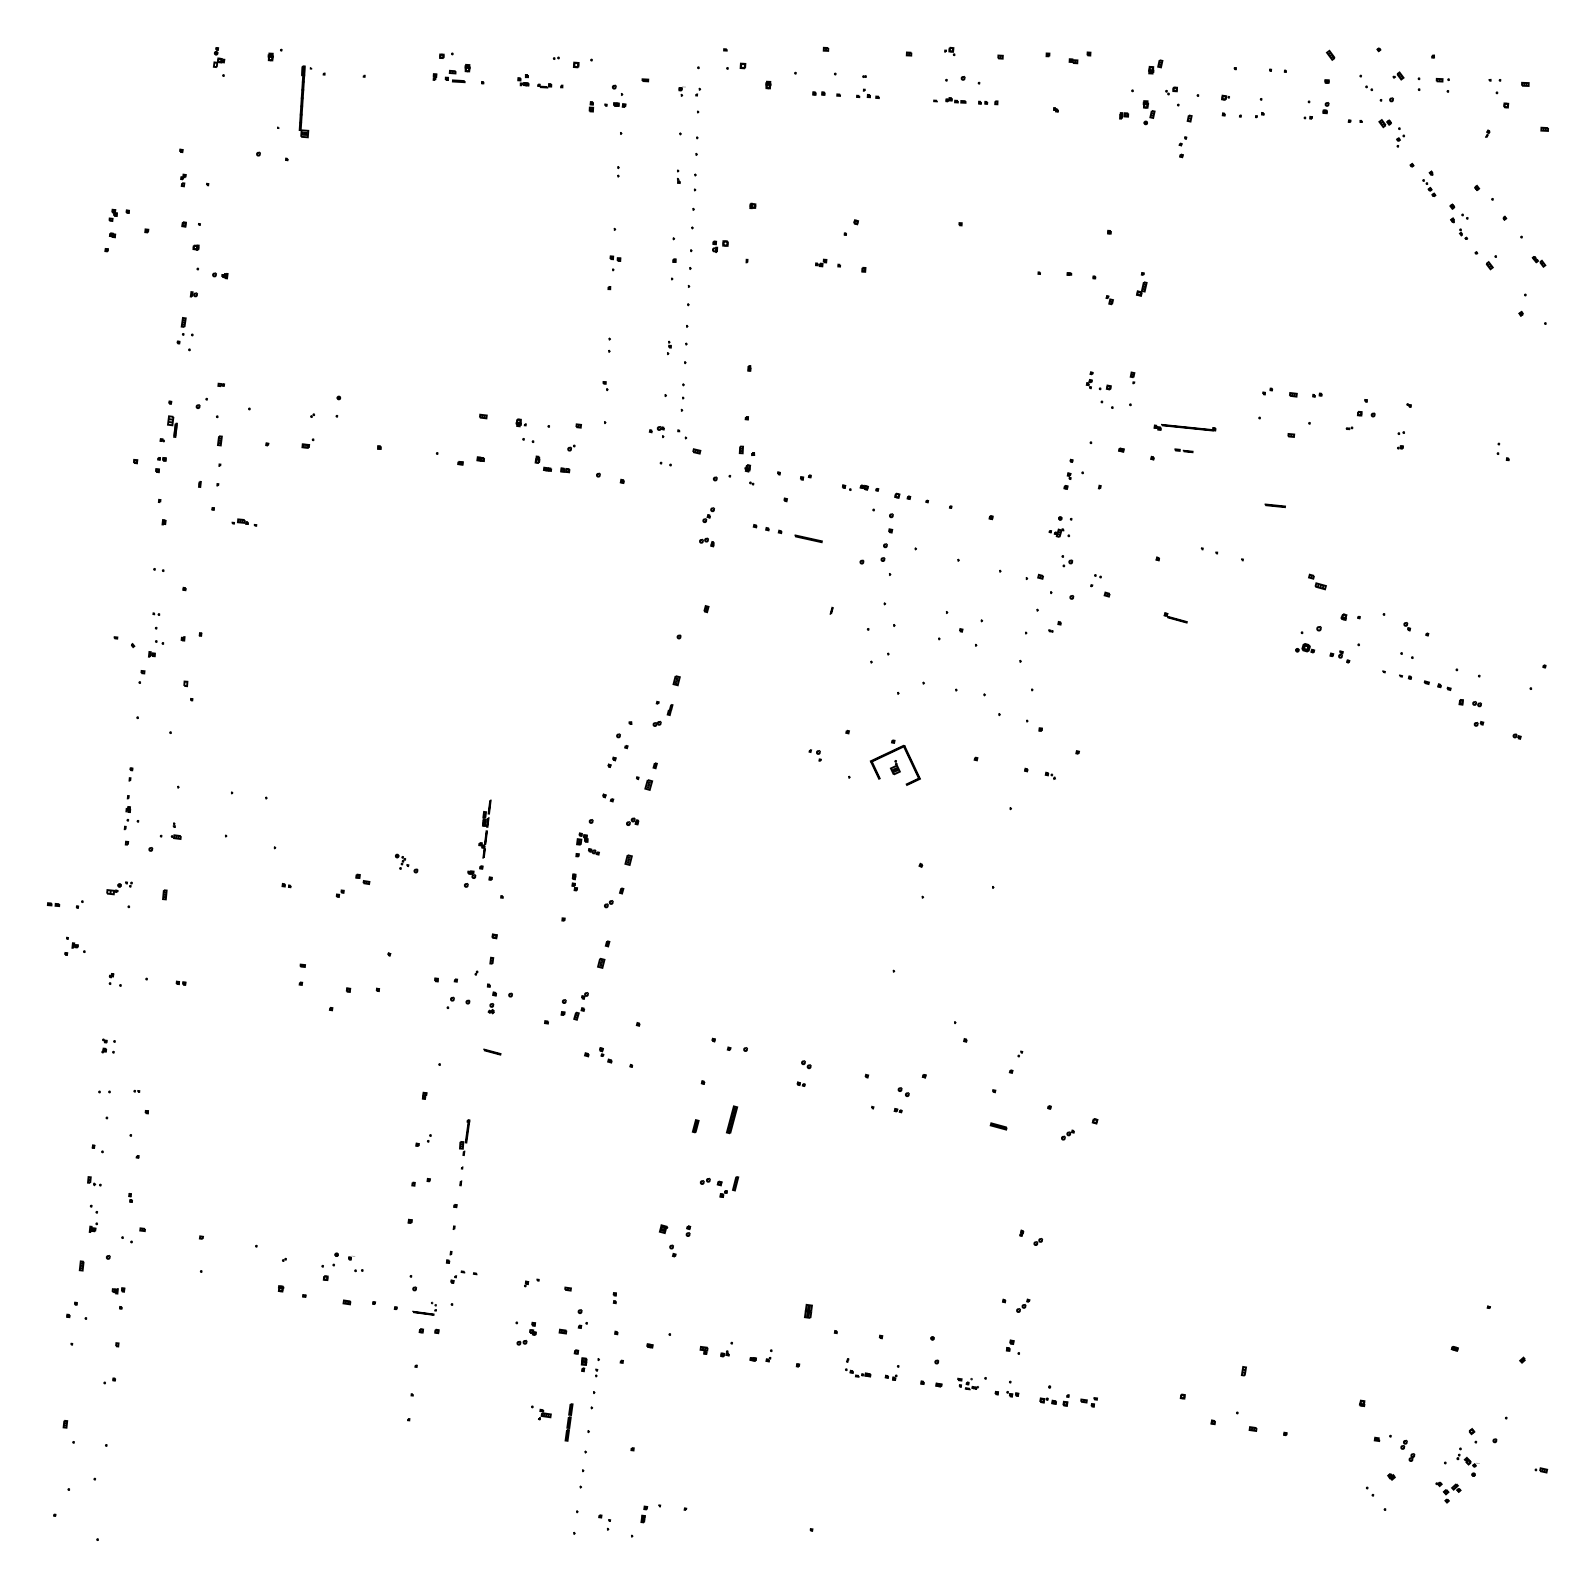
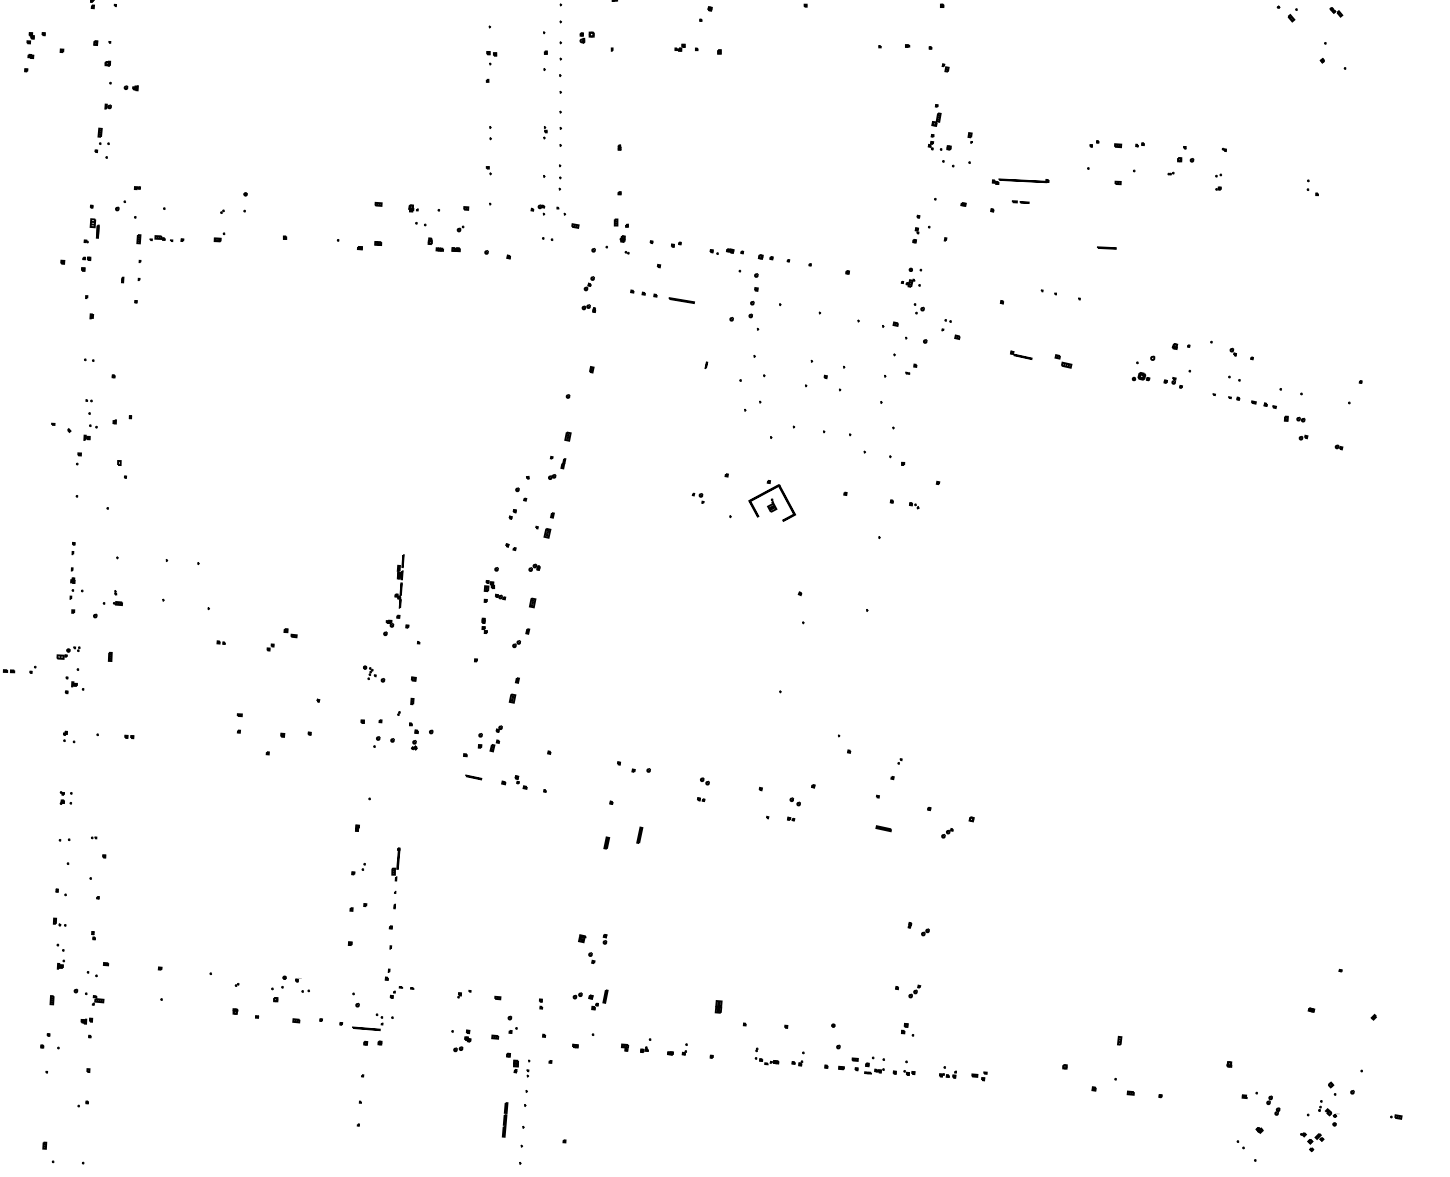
part: (1141, 284) -> (936, 115), moved
part: (244, 522) -> (161, 238), moved
part: (1317, 581) -> (1063, 360), moved
part: (406, 863) -> (373, 673), moved
part: (74, 945) -> (73, 684), moved
line: (492, 1051) -> (473, 776), moved
part: (732, 1119) -> (640, 835), size x0.62
part: (719, 1186) -> (590, 999), moved
part: (424, 1308) -> (367, 1022), size x1.43
part: (967, 1383) -> (867, 1065), size x1.67
part: (1054, 1395) -> (947, 1072), size x0.62
part: (541, 1412) -> (94, 998), moved

